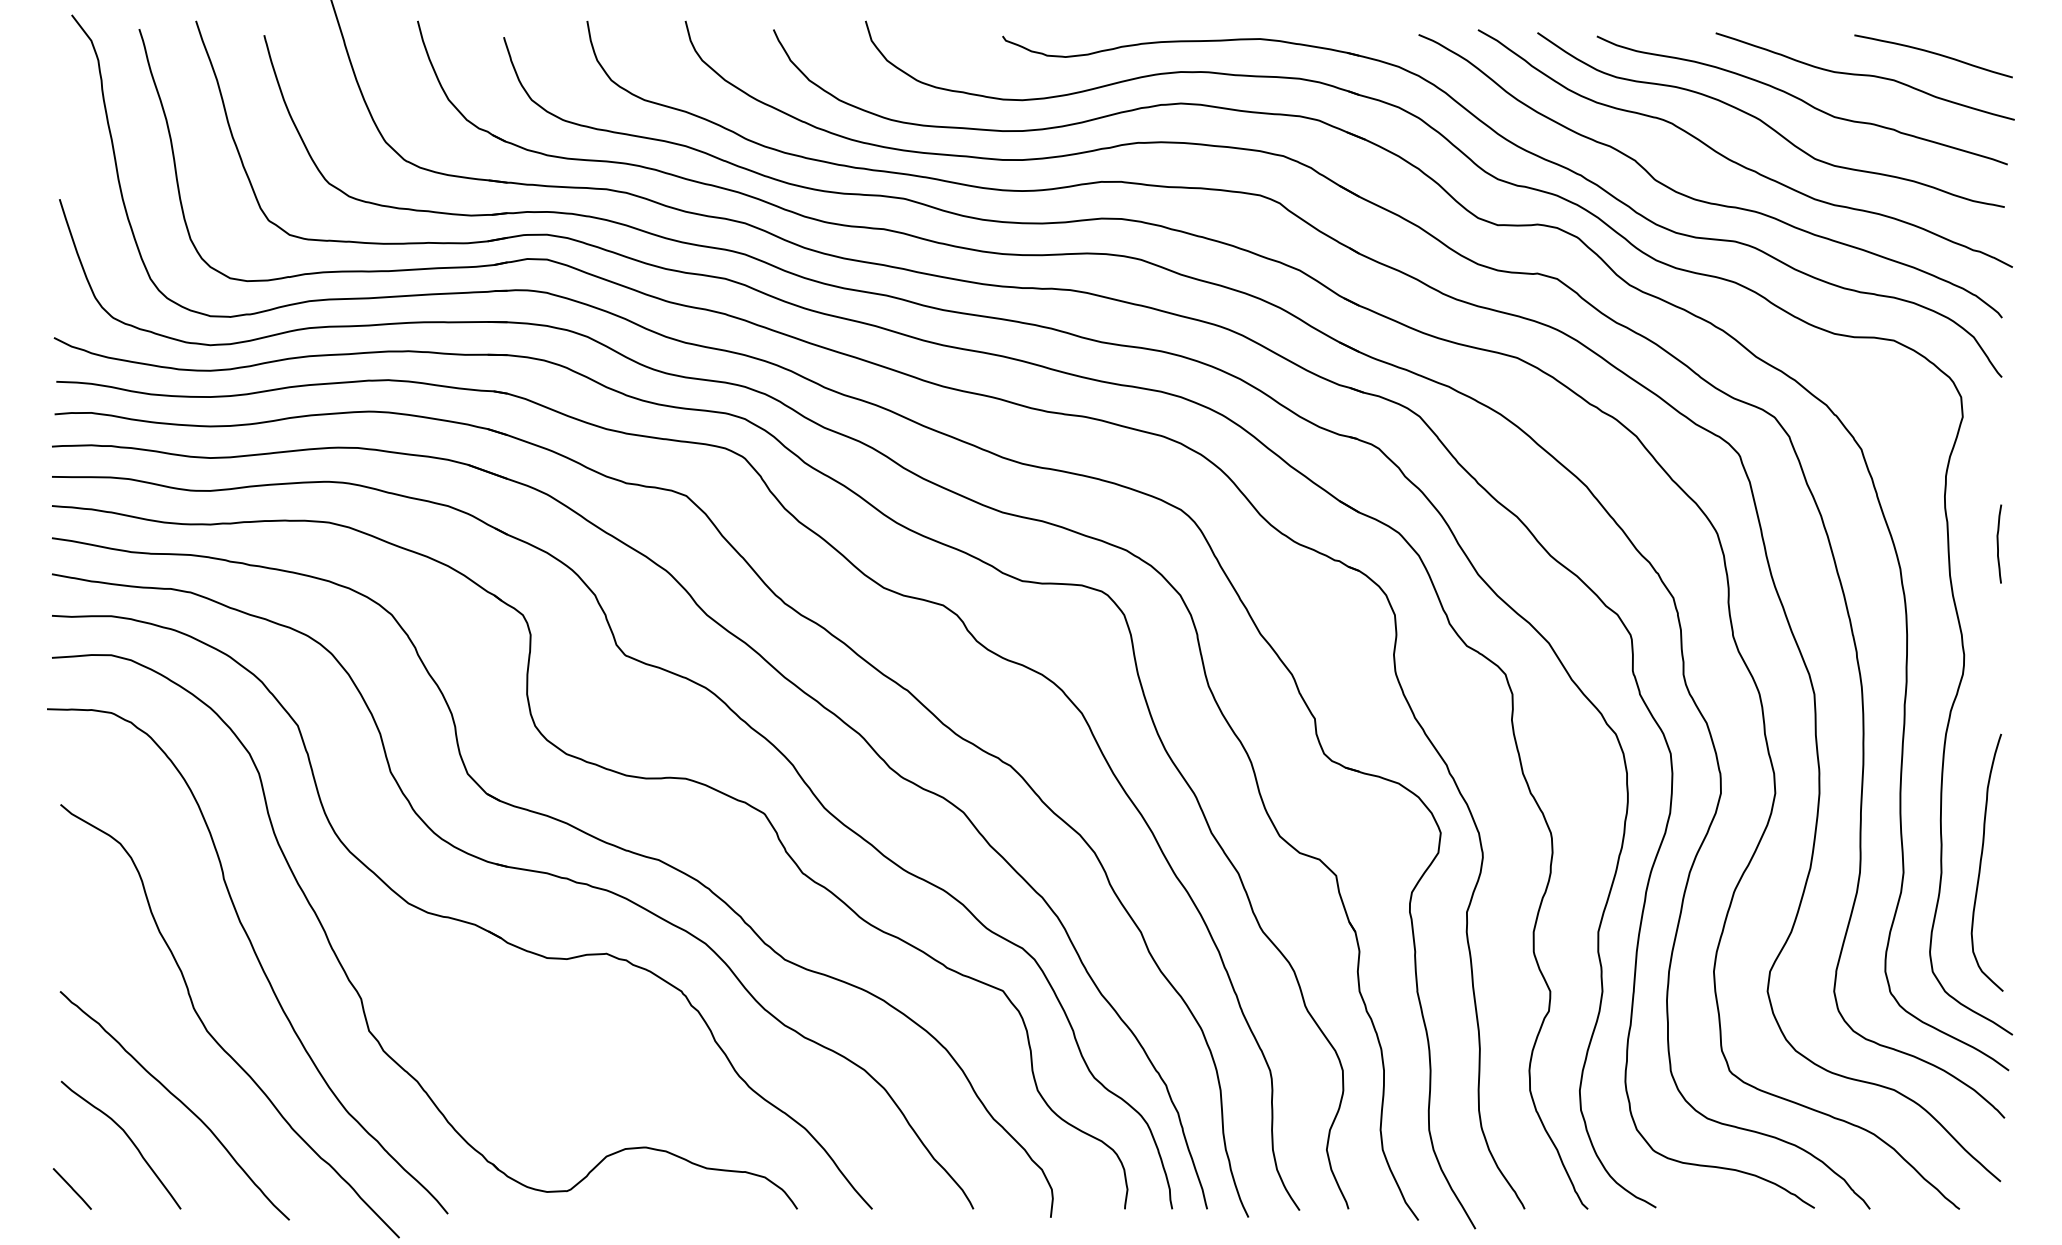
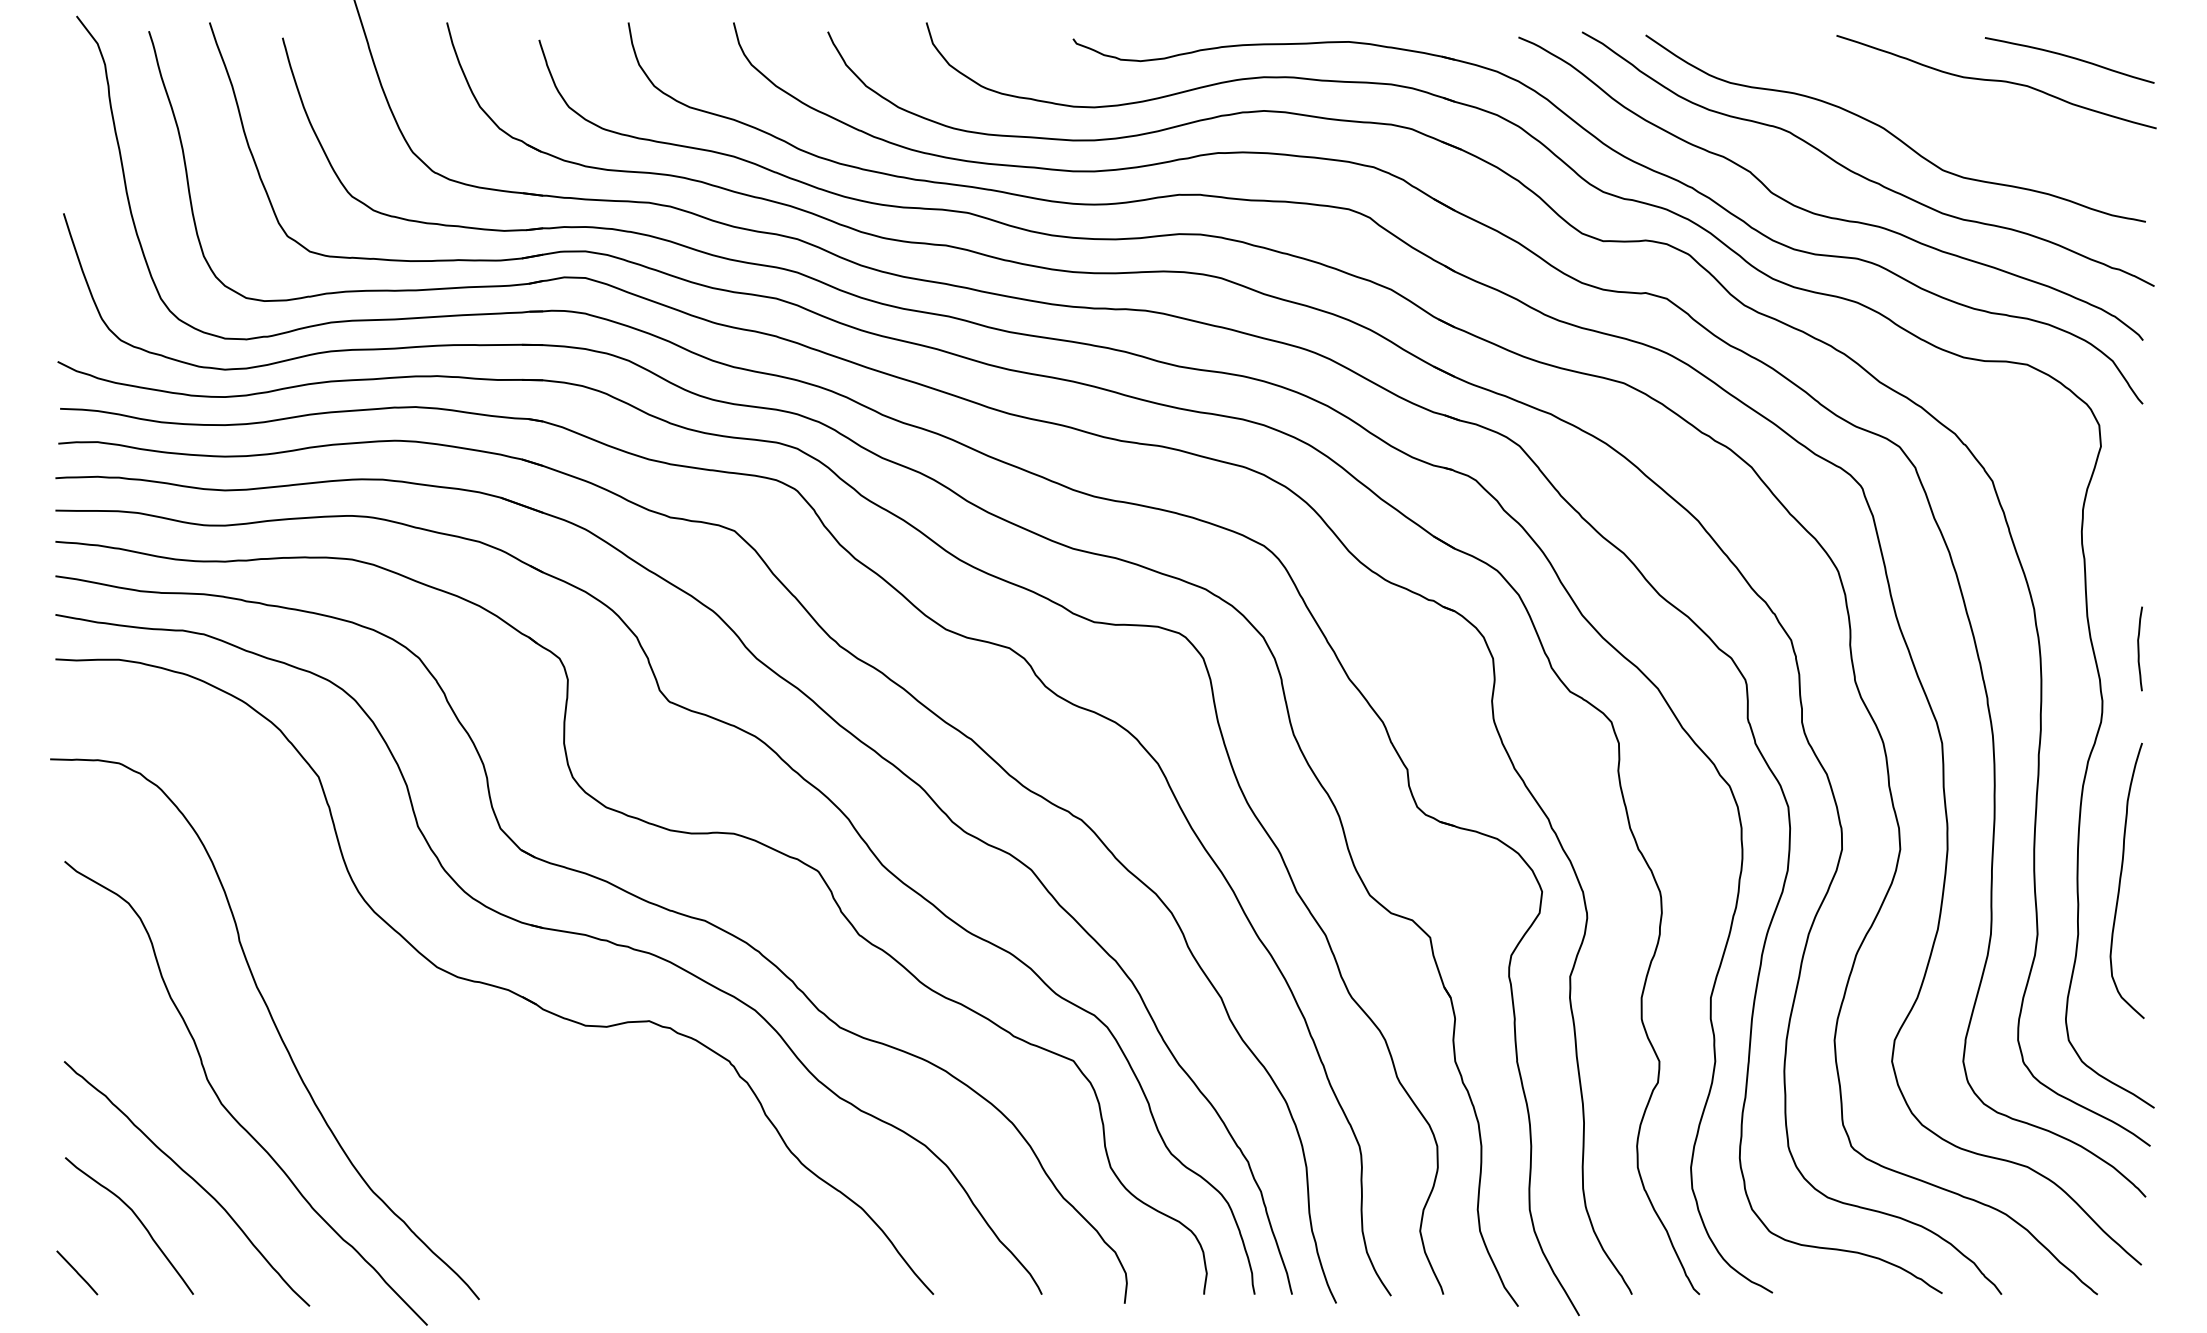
curve: (1801, 100) -> (1928, 107), removed
curve: (1998, 543) -> (2139, 648), moved
curve: (1981, 862) -> (2121, 880), moved
part: (345, 970) -> (369, 1039), removed

